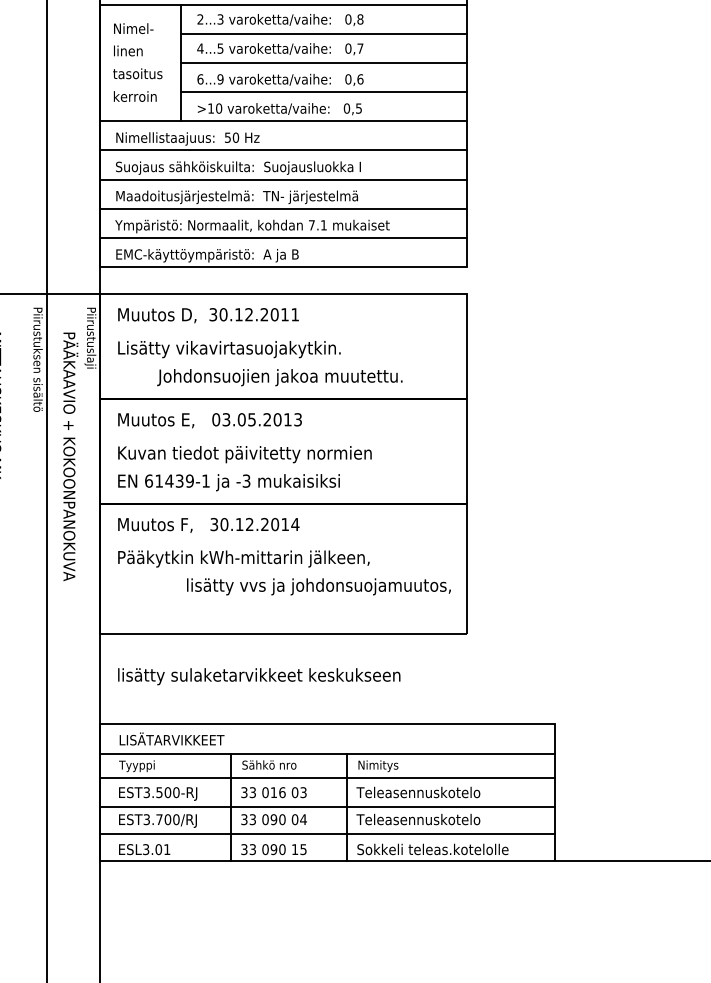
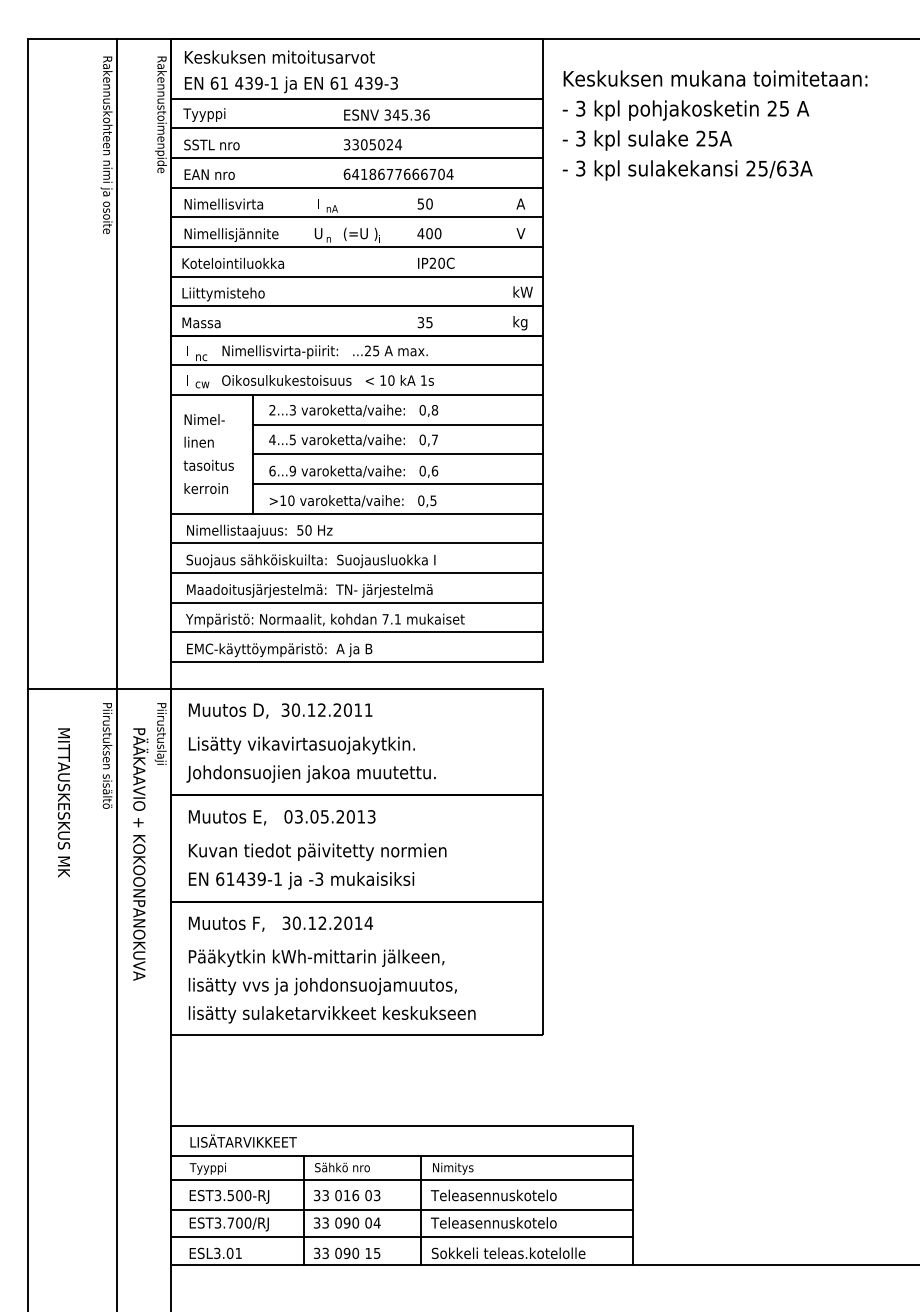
text: (279, 377) -> (310, 773), moved
text: (318, 586) -> (322, 986), moved
text: (258, 676) -> (331, 1014), moved

